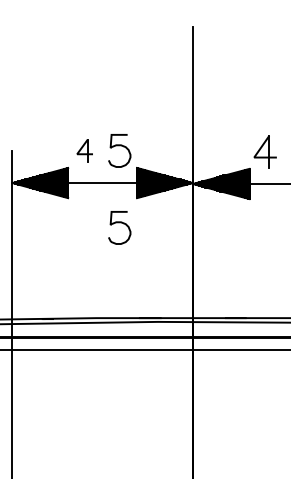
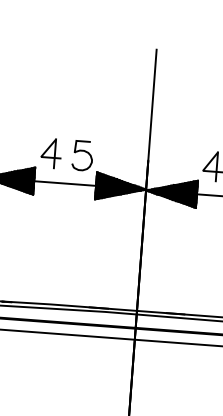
part: (84, 150) -> (51, 153), size x1.43
curve: (119, 223) -> (77, 221), removed

